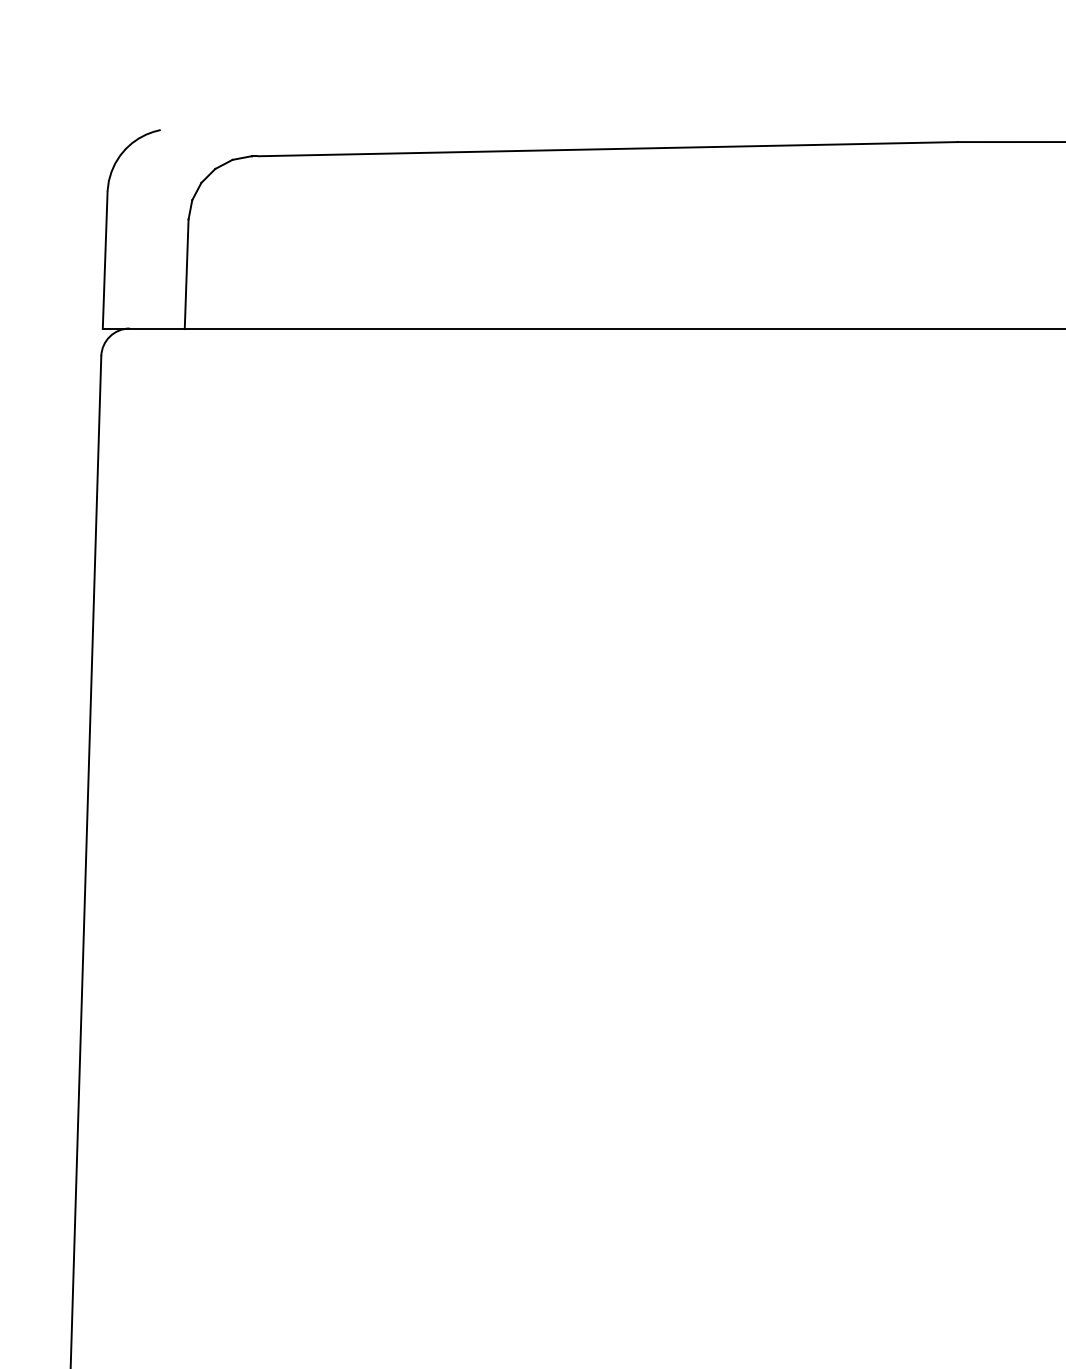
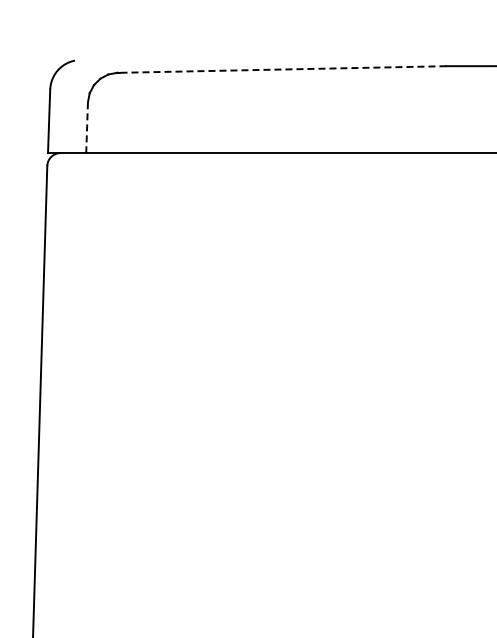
line: (608, 149) -> (283, 69), solid -> dashed
line: (187, 273) -> (87, 127), solid -> dashed

